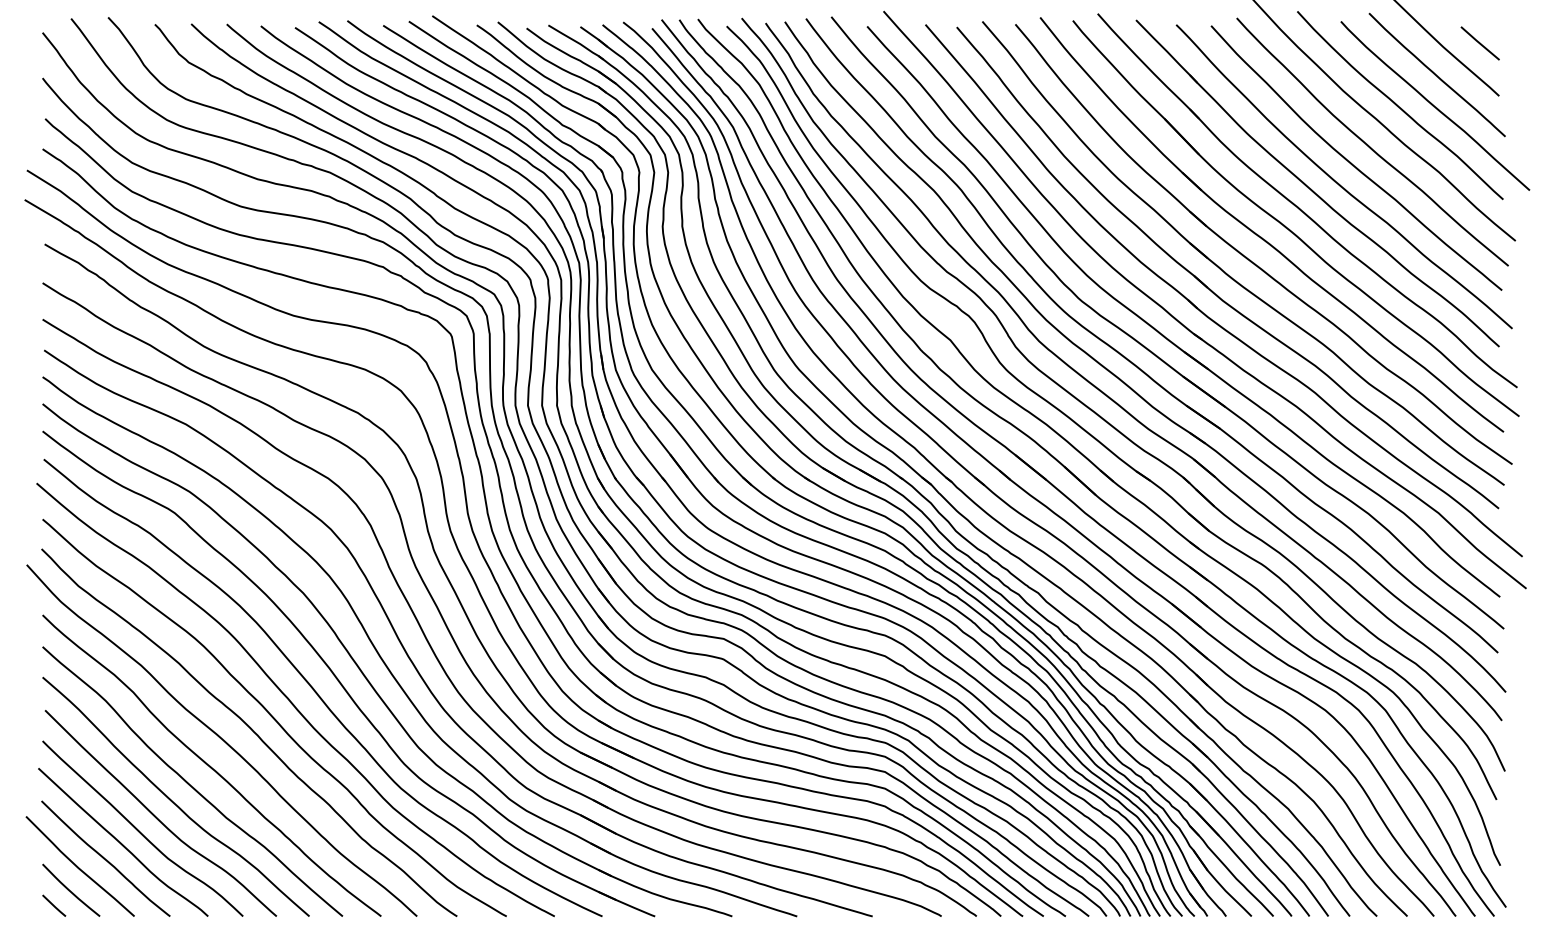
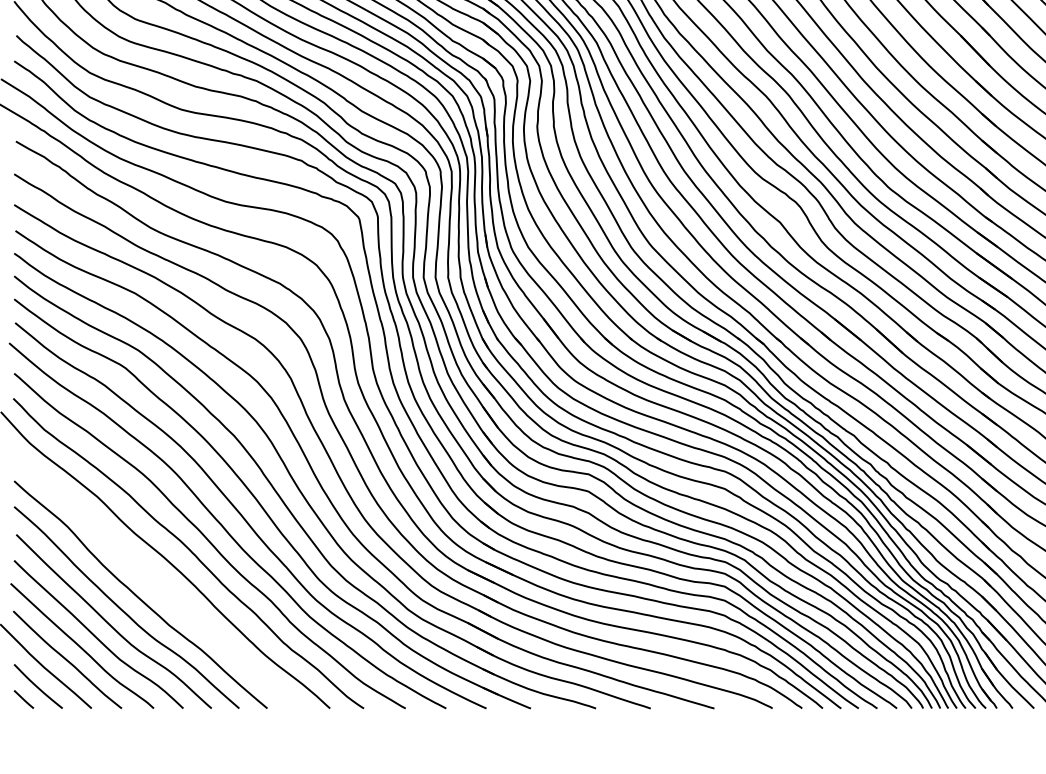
curve: (210, 765) -> (155, 581), removed

